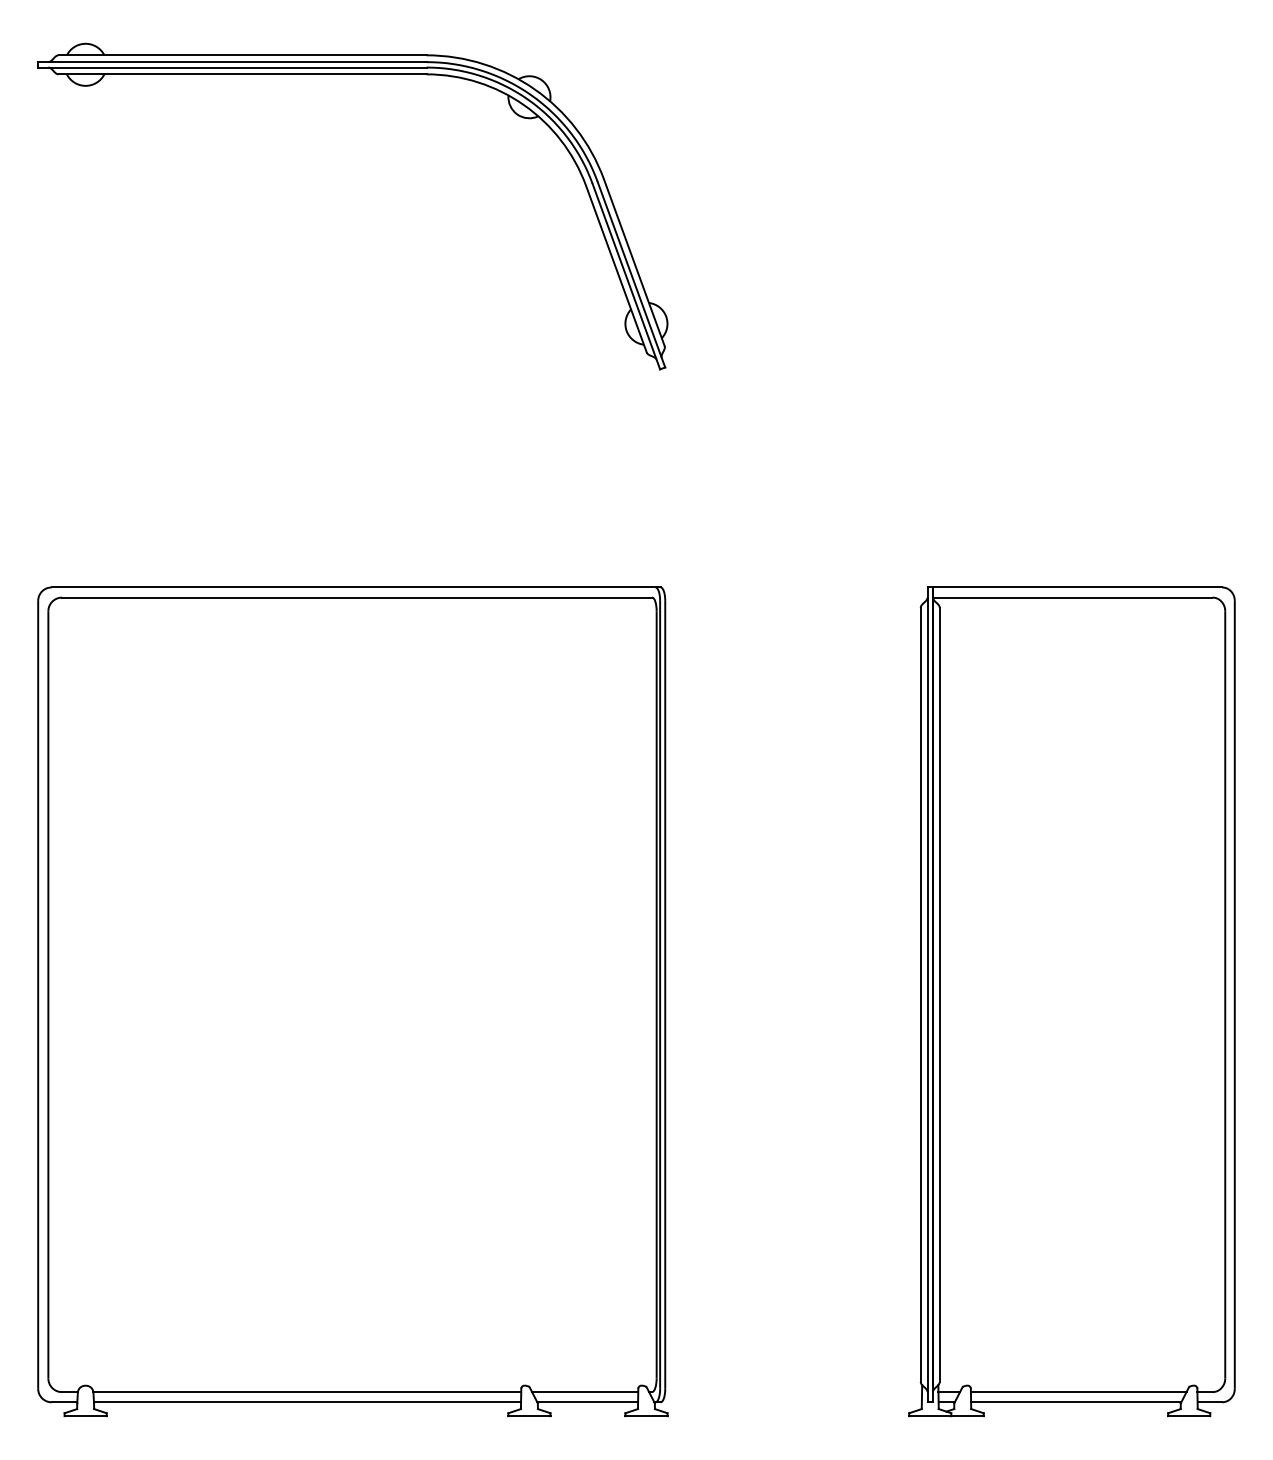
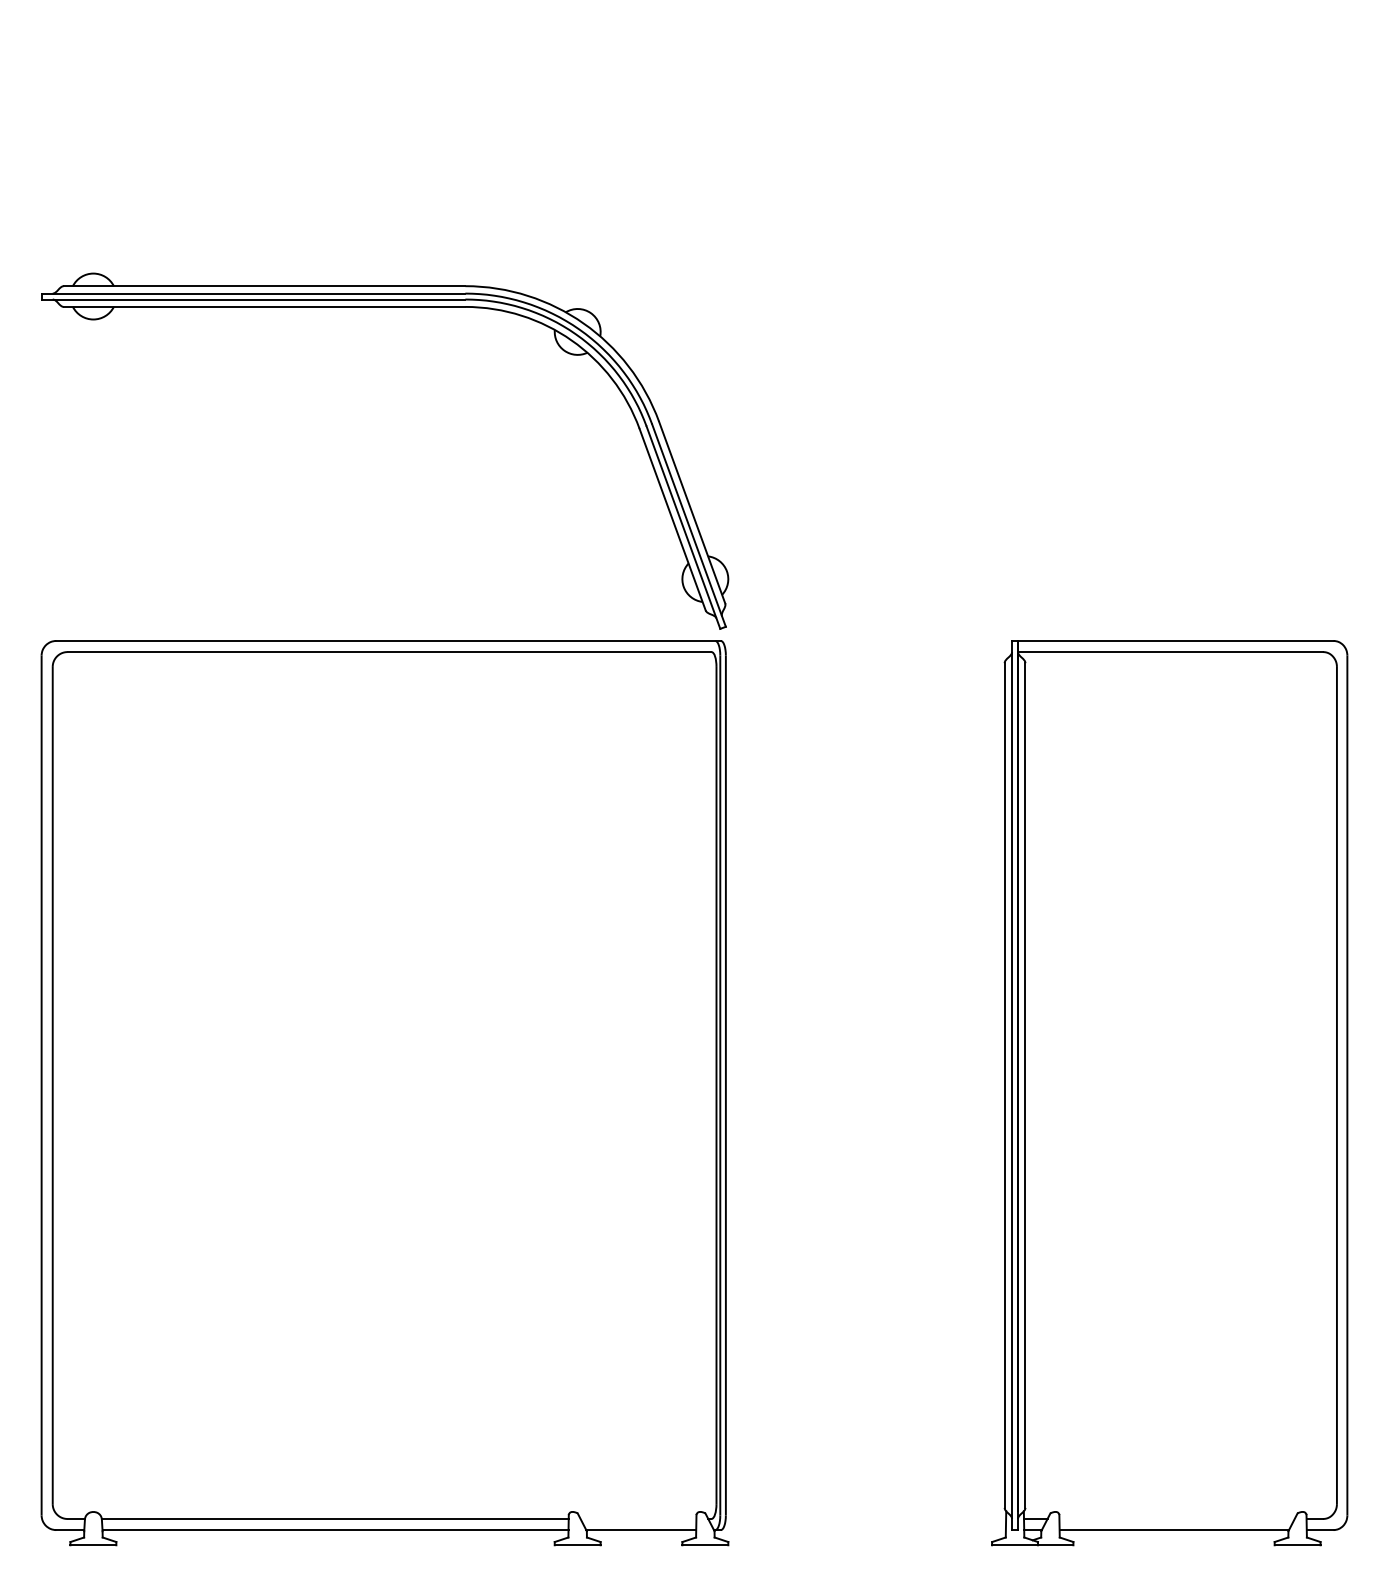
part: (352, 74) -> (384, 307), moved
line: (585, 1392) -> (638, 1519), removed
line: (1078, 1392) -> (1176, 1519), removed

